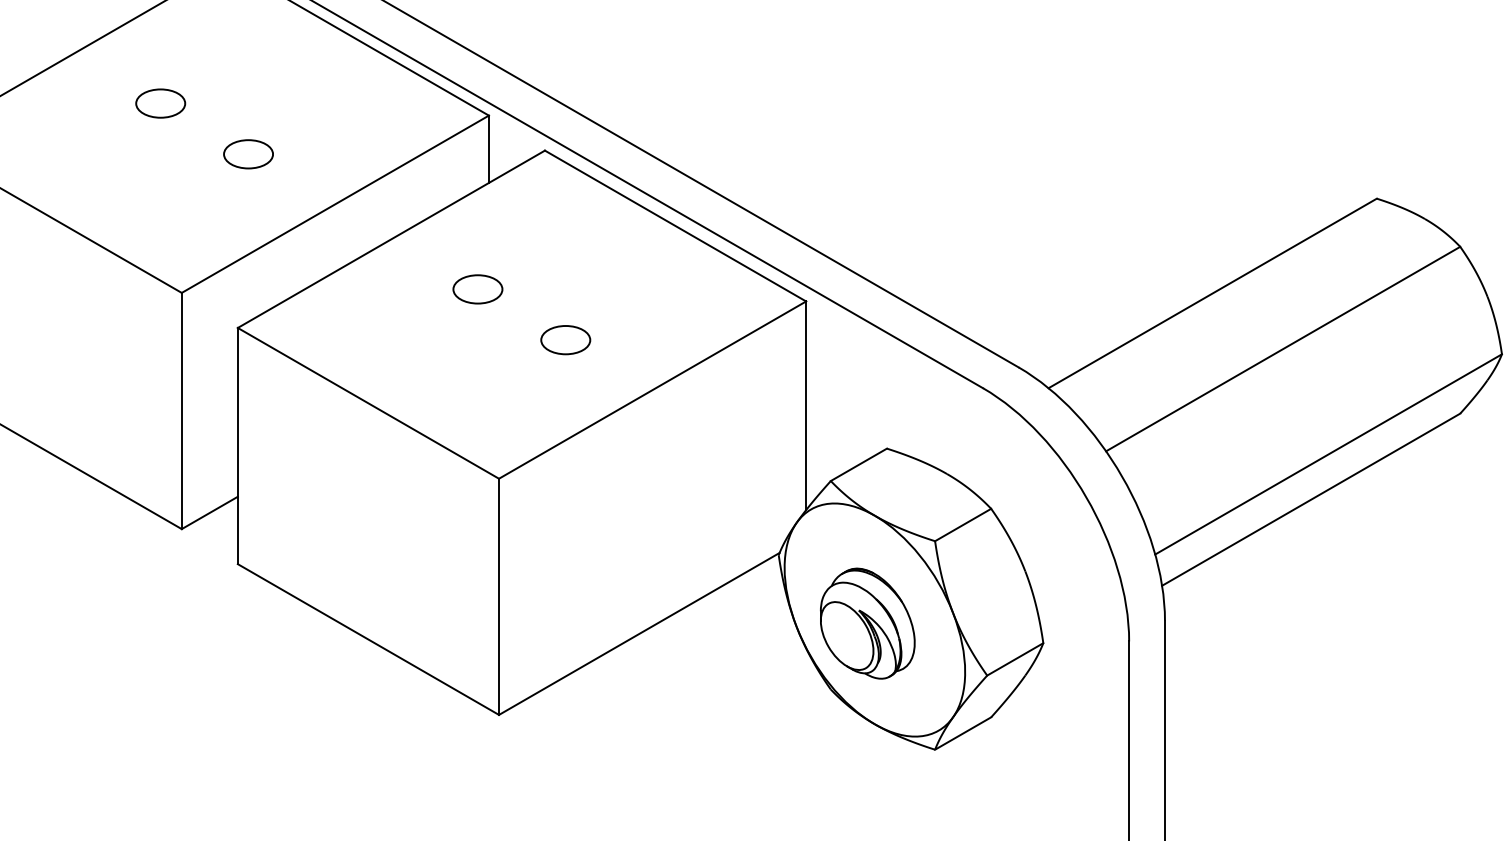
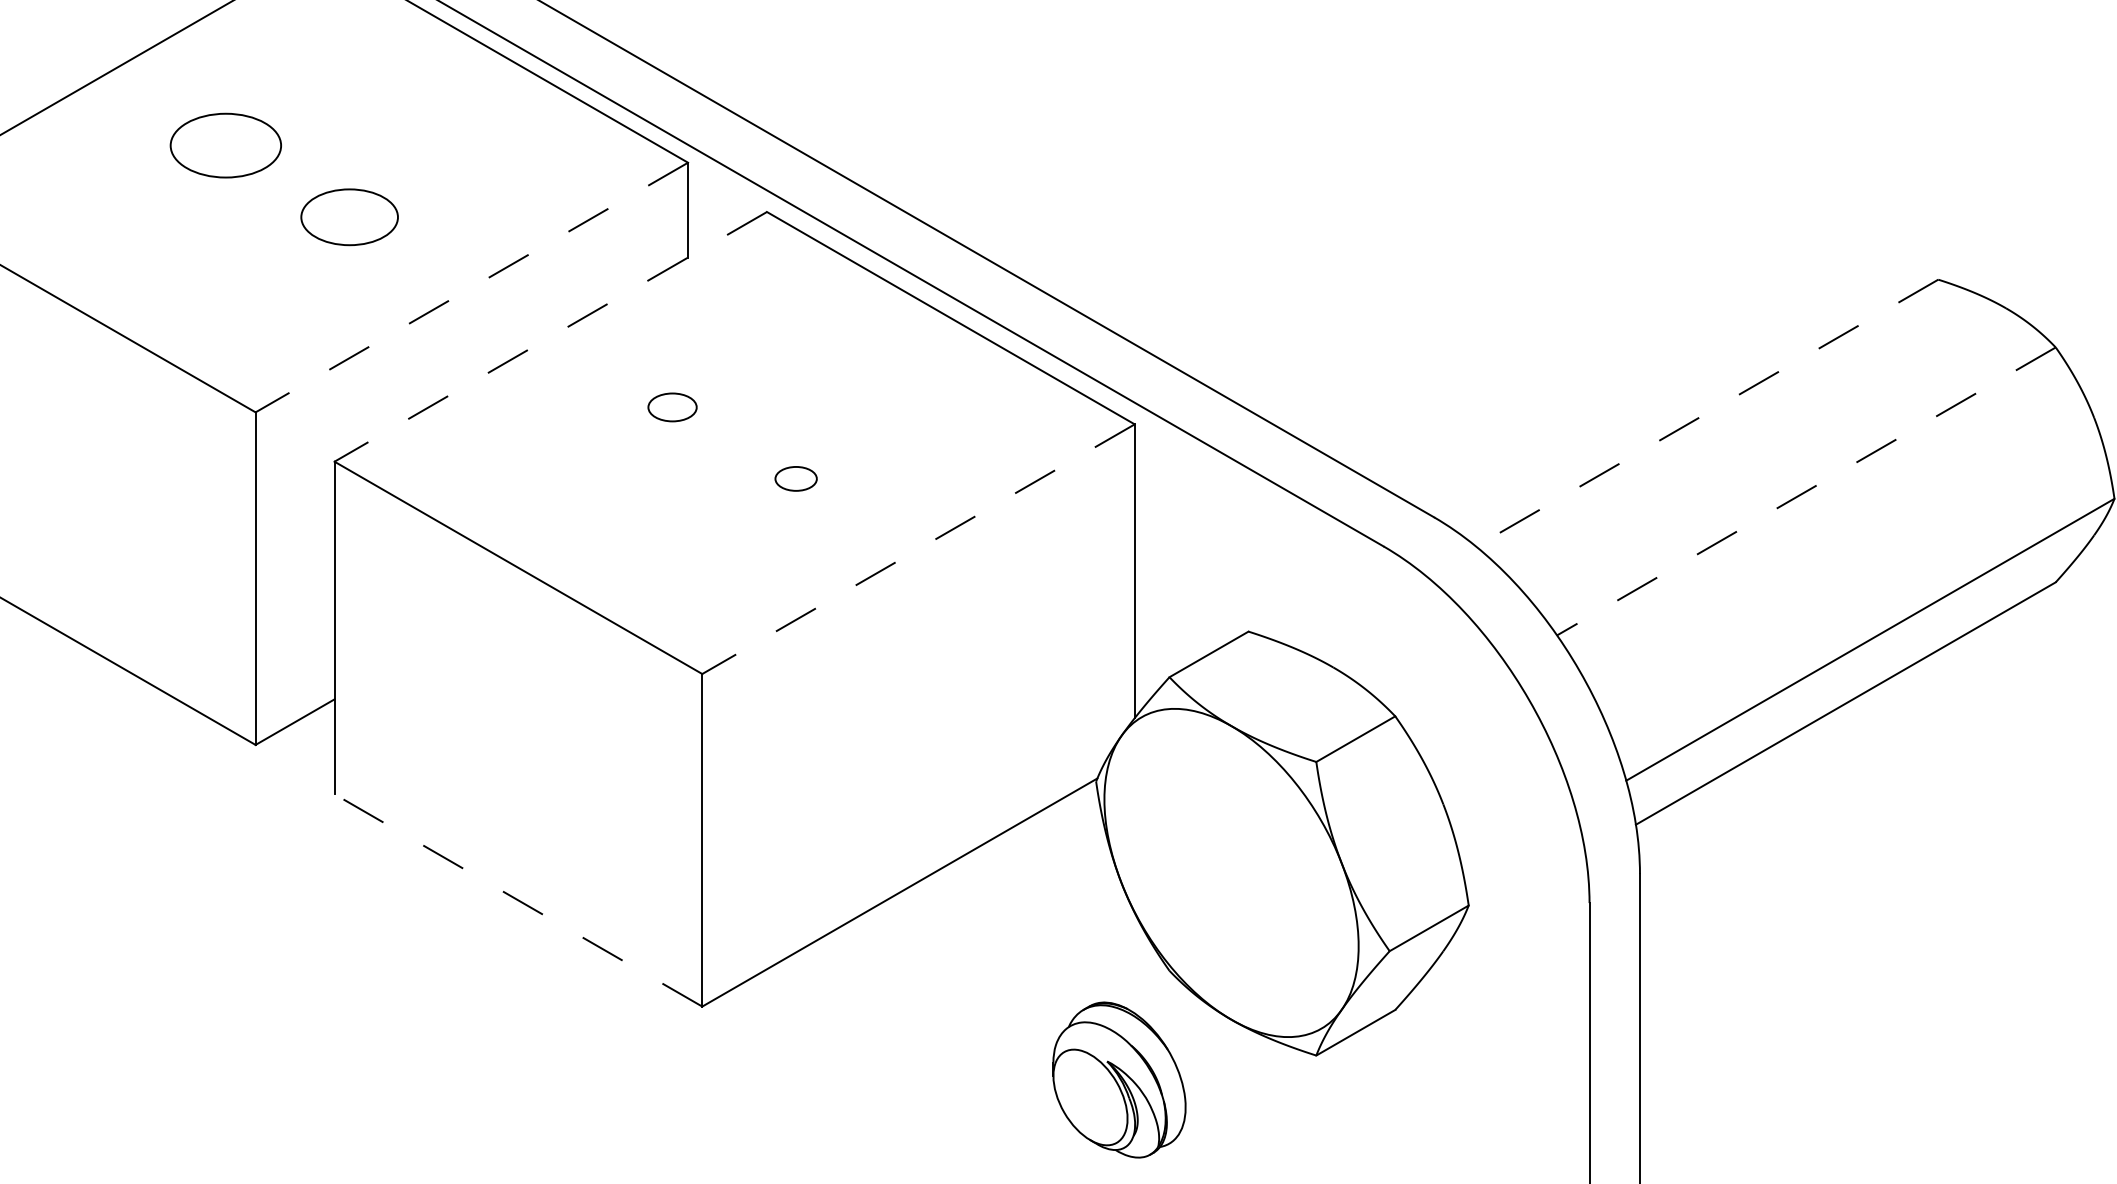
part: (160, 103) -> (225, 145), size x1.6
part: (248, 153) -> (349, 216), size x1.4
line: (335, 204) -> (471, 287), solid -> dashed
line: (391, 239) -> (550, 336), solid -> dashed
part: (477, 289) -> (672, 407), size x0.7
line: (1212, 293) -> (1707, 413), solid -> dashed
part: (565, 339) -> (795, 478), size x0.6
line: (1283, 349) -> (1806, 491), solid -> dashed
line: (652, 390) -> (918, 549), solid -> dashed
part: (867, 623) -> (1119, 1079), moved
line: (368, 639) -> (518, 900), solid -> dashed

